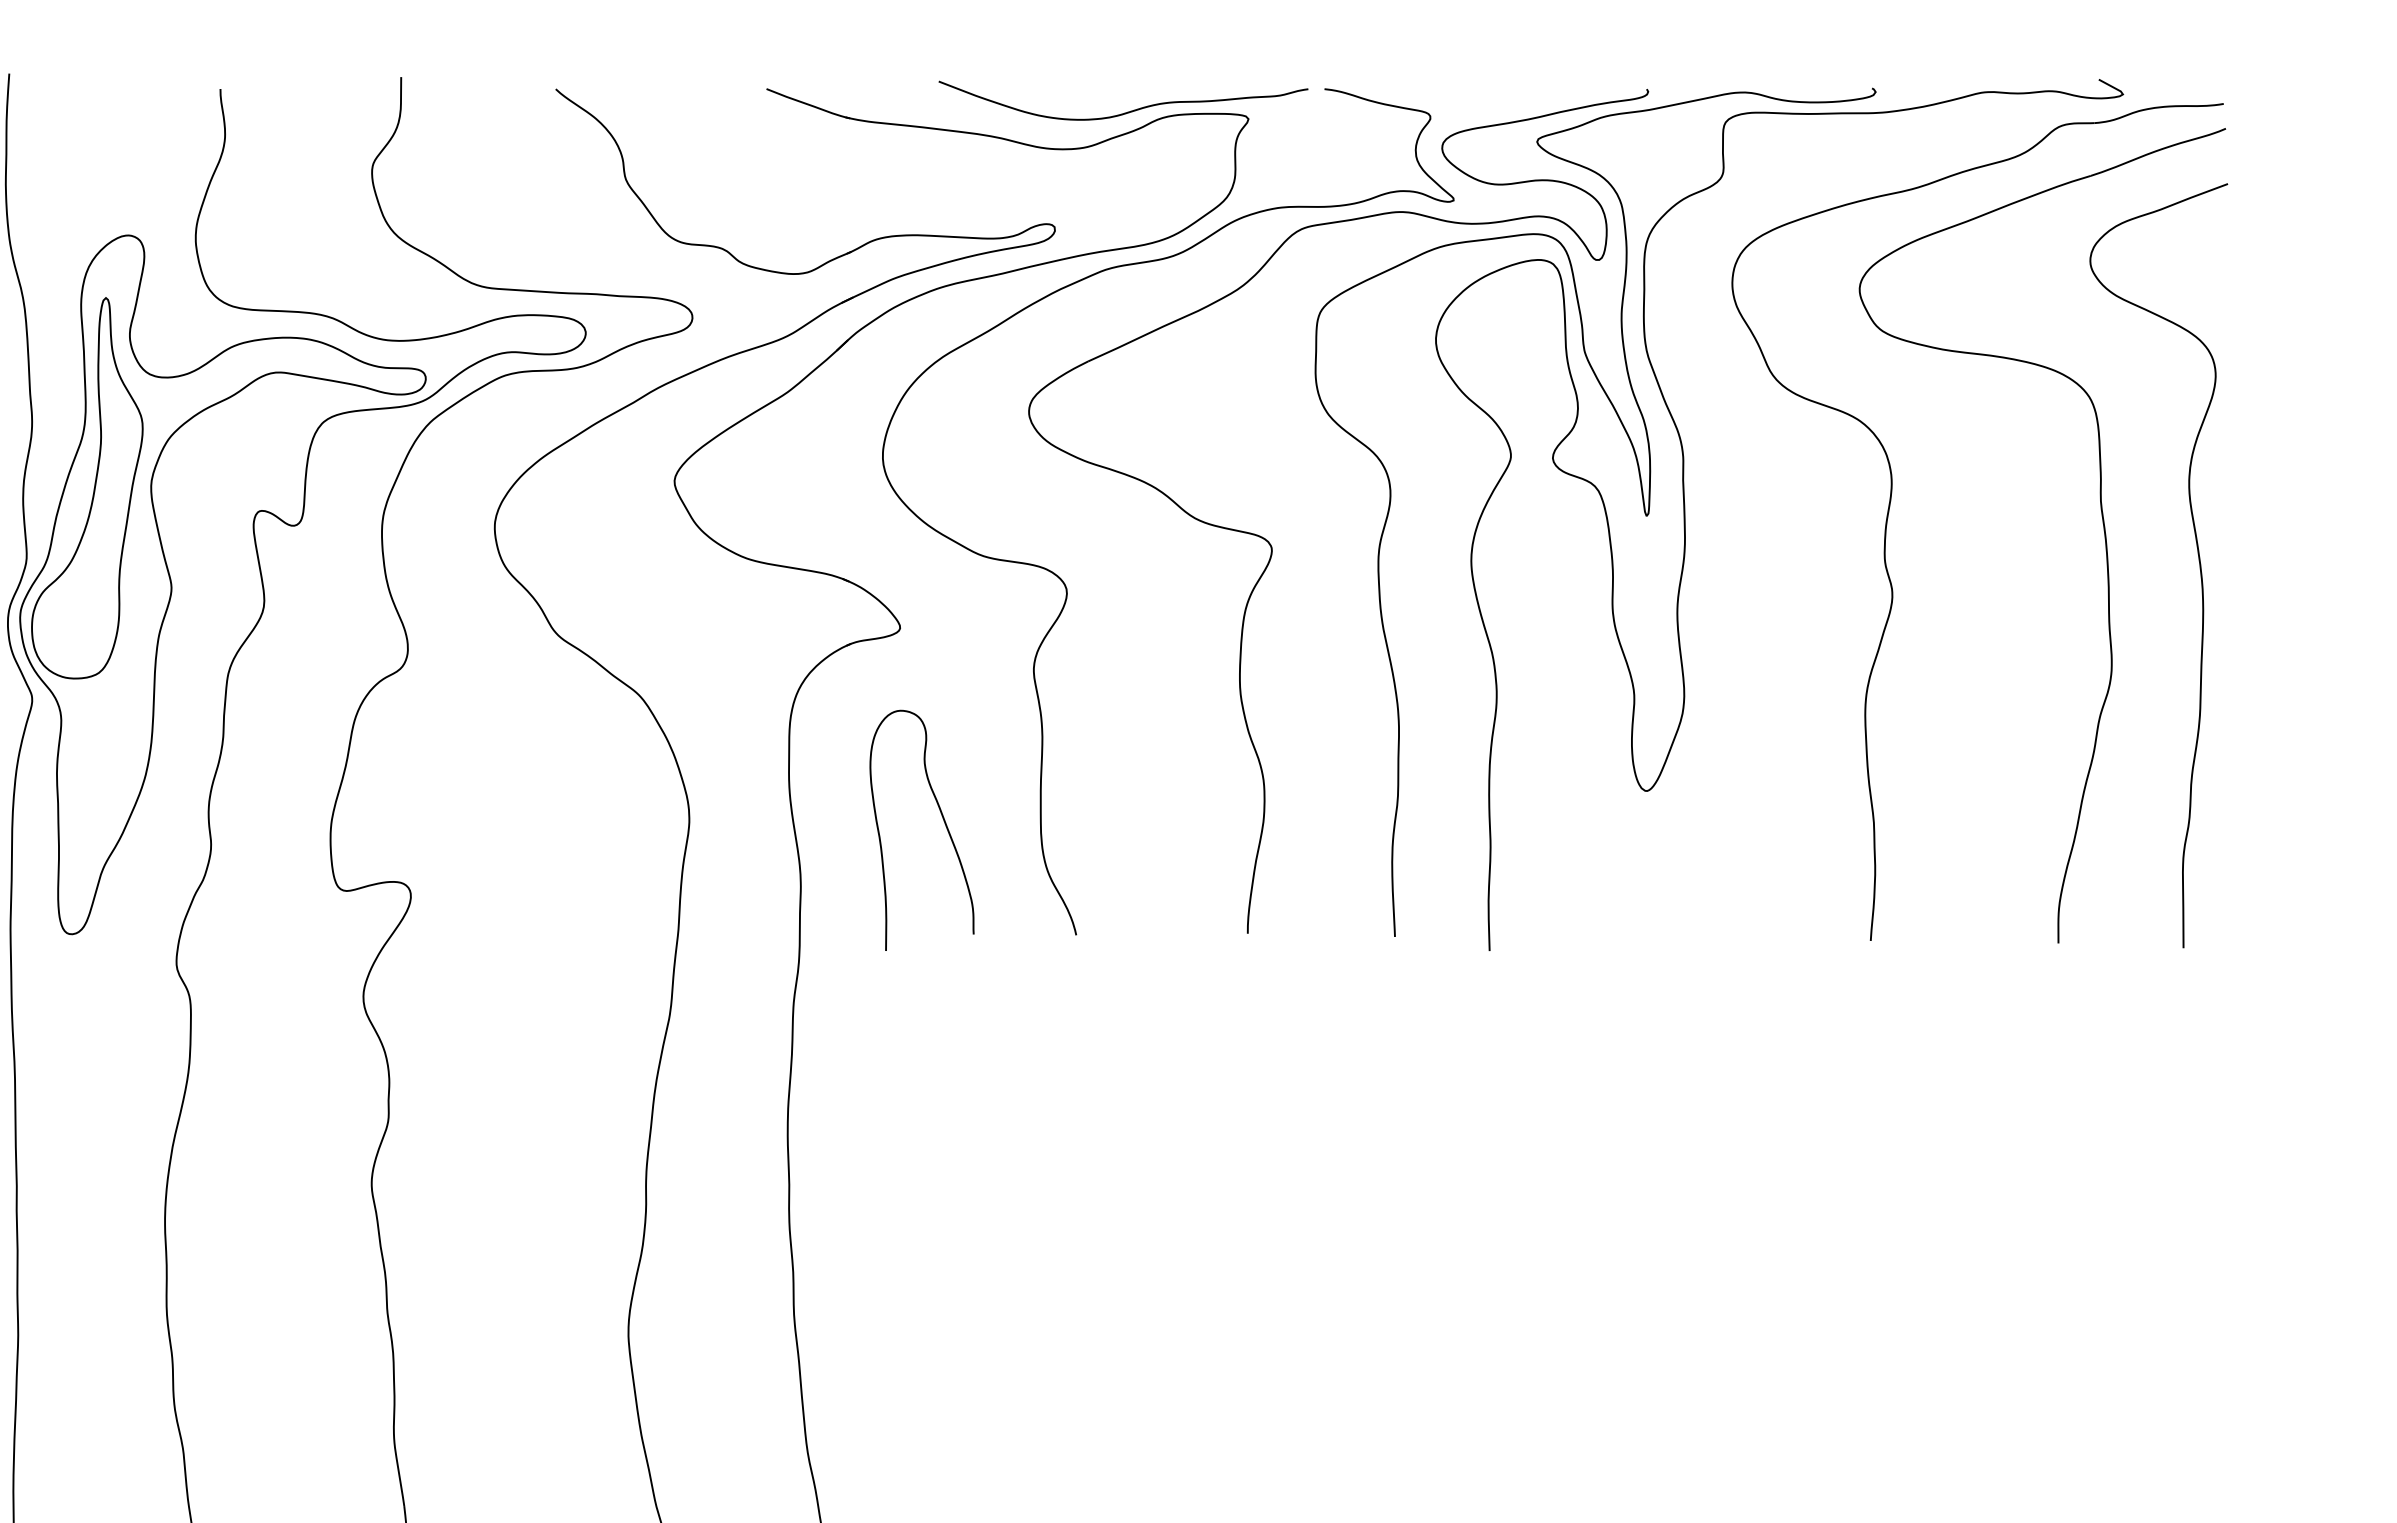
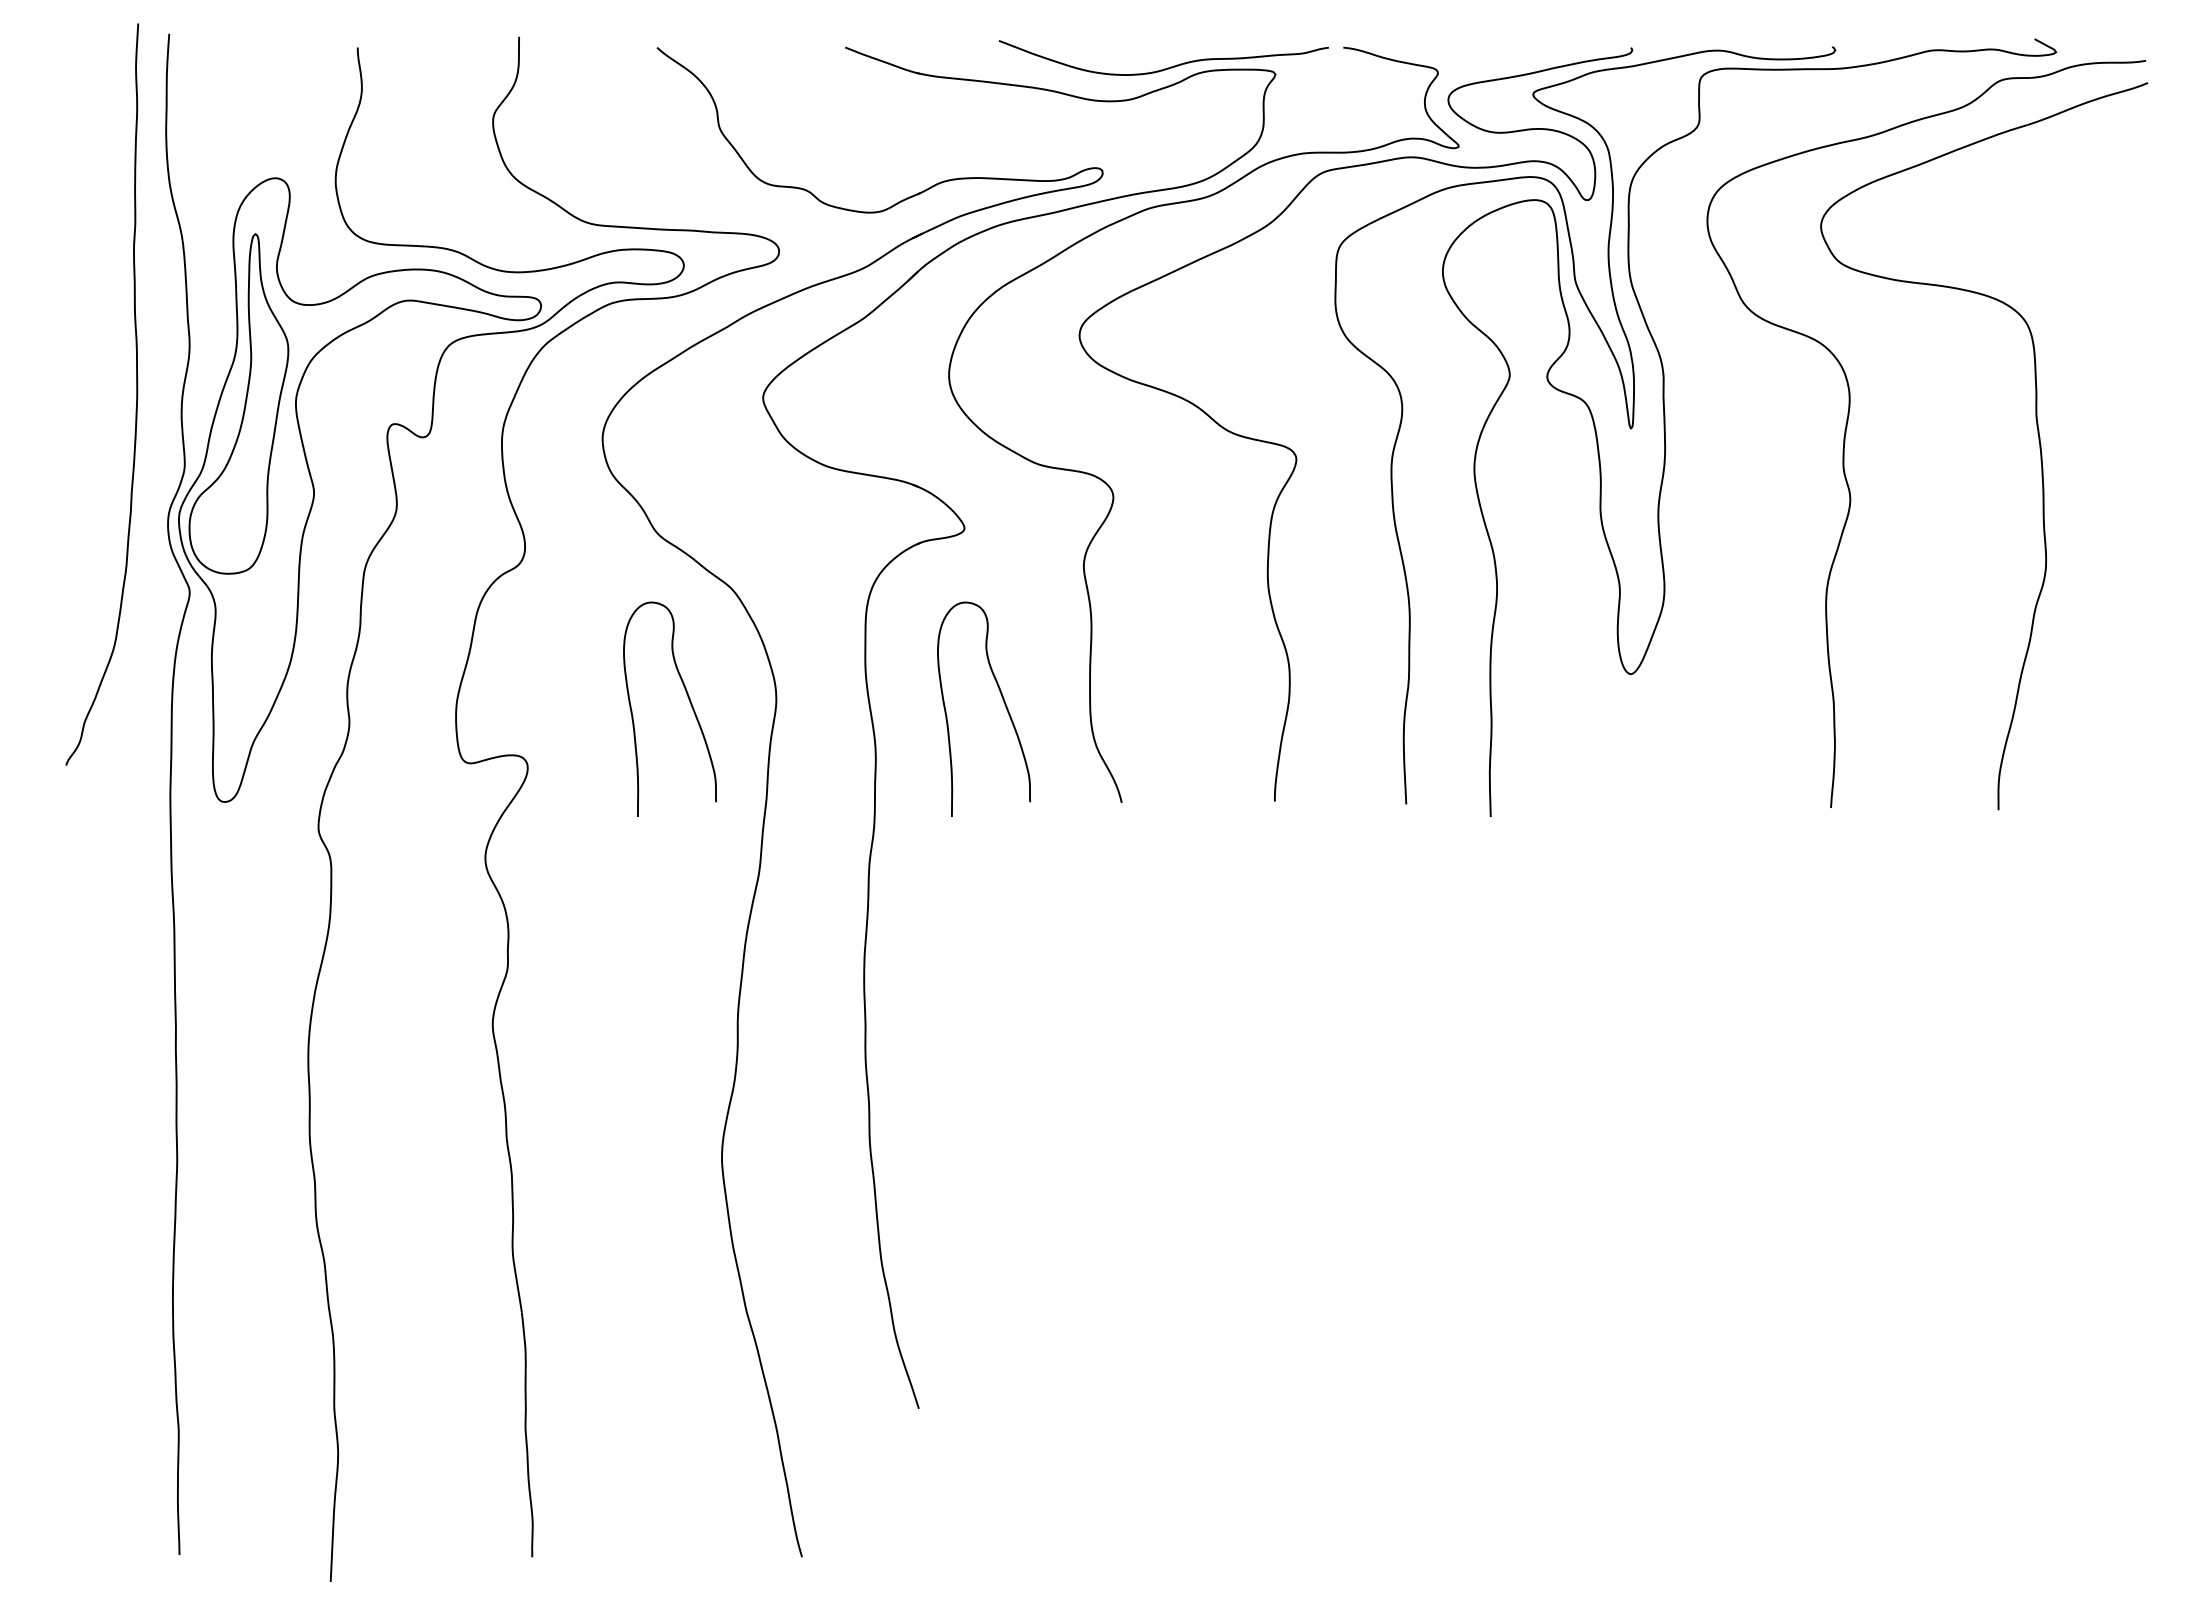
curve: (2198, 561) -> (2123, 469), removed
curve: (592, 822) -> (689, 702), added

